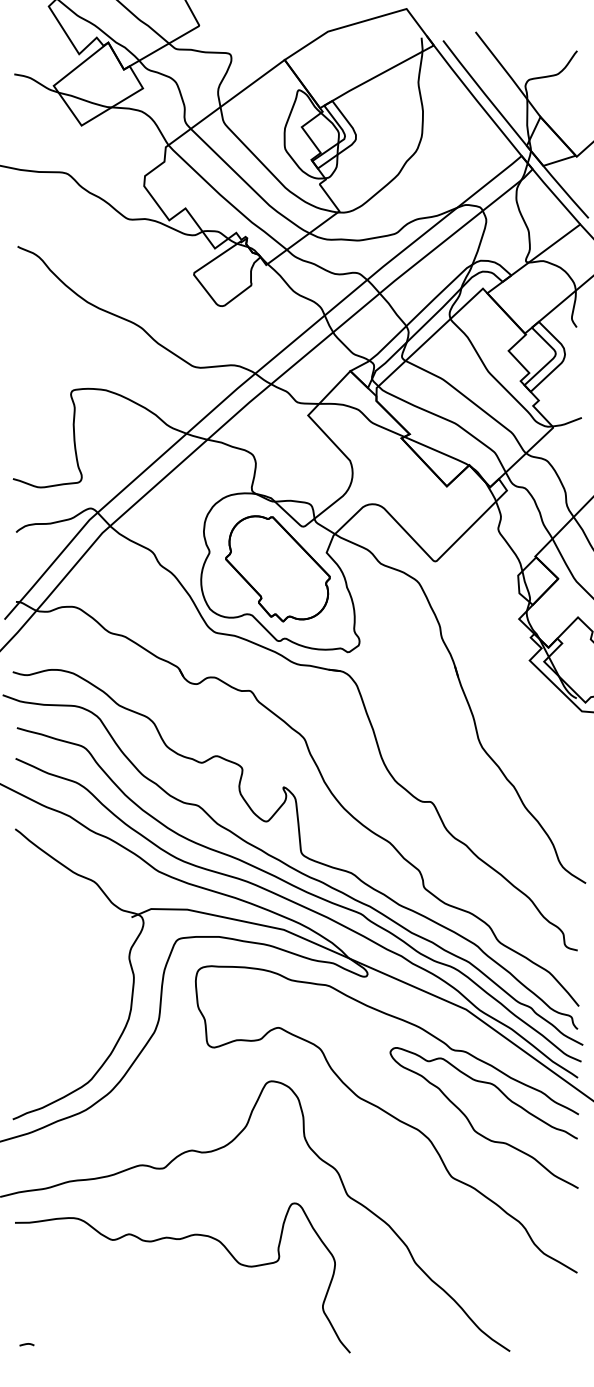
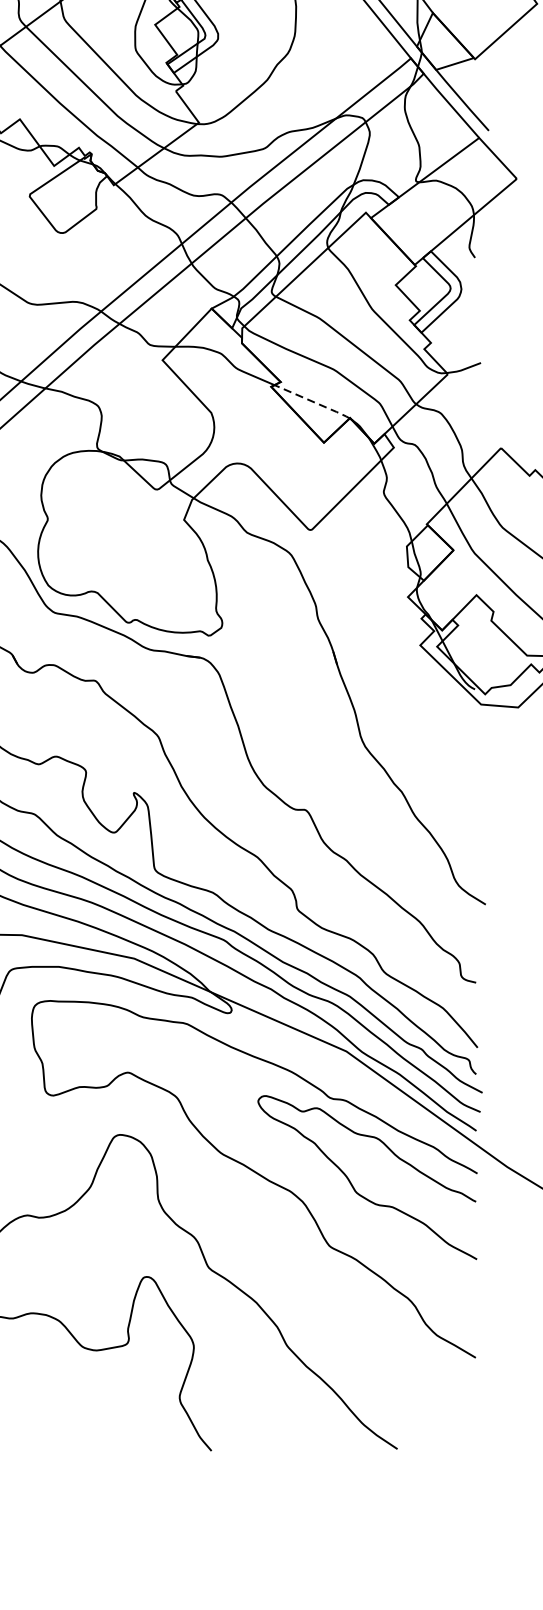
line: (437, 451) -> (313, 402), solid -> dashed
part: (277, 568) -> (126, 538), removed

